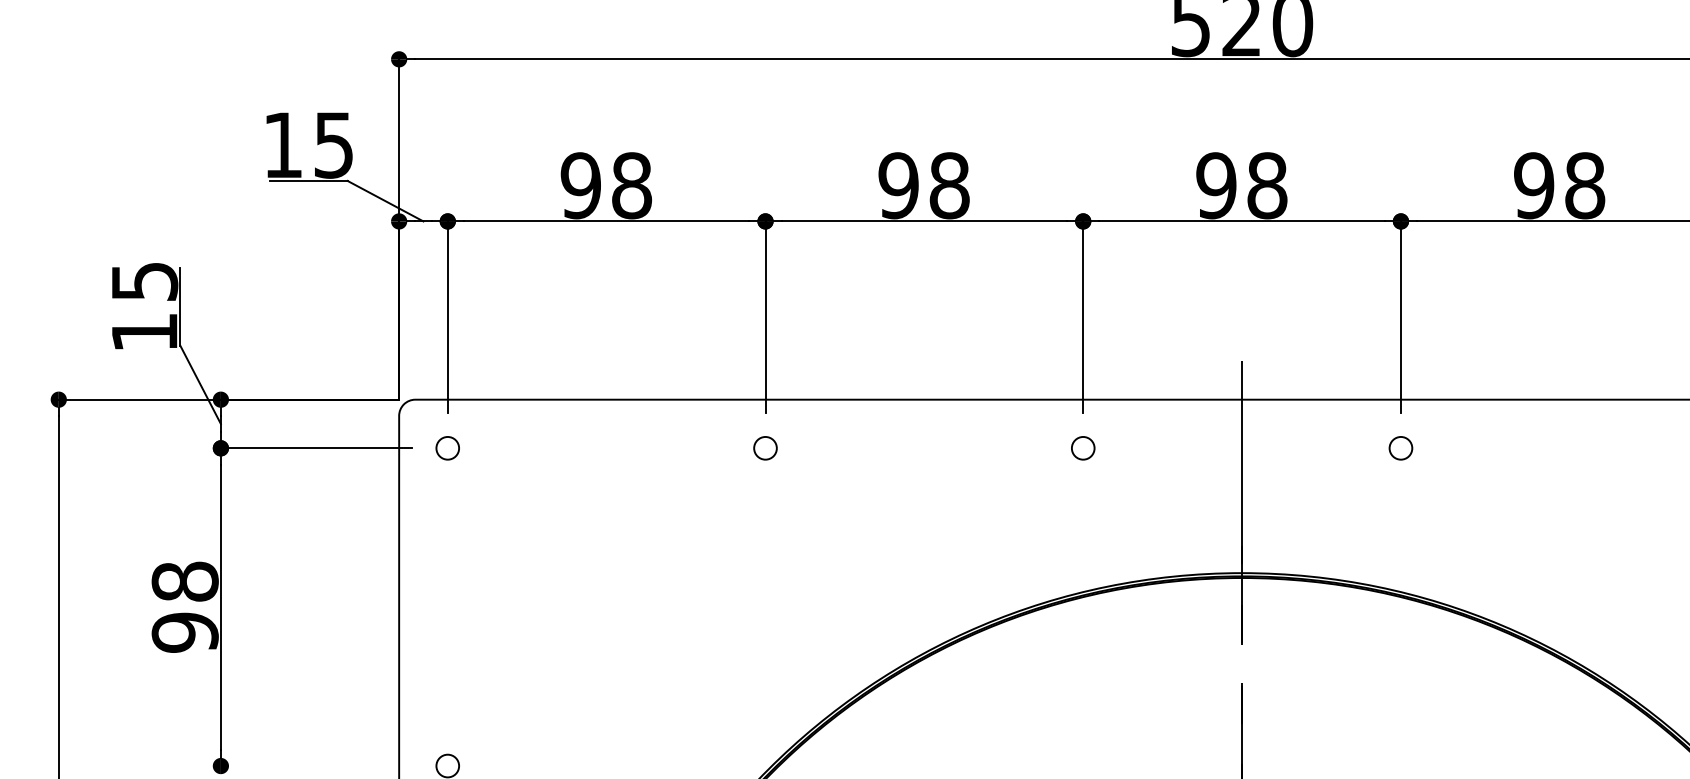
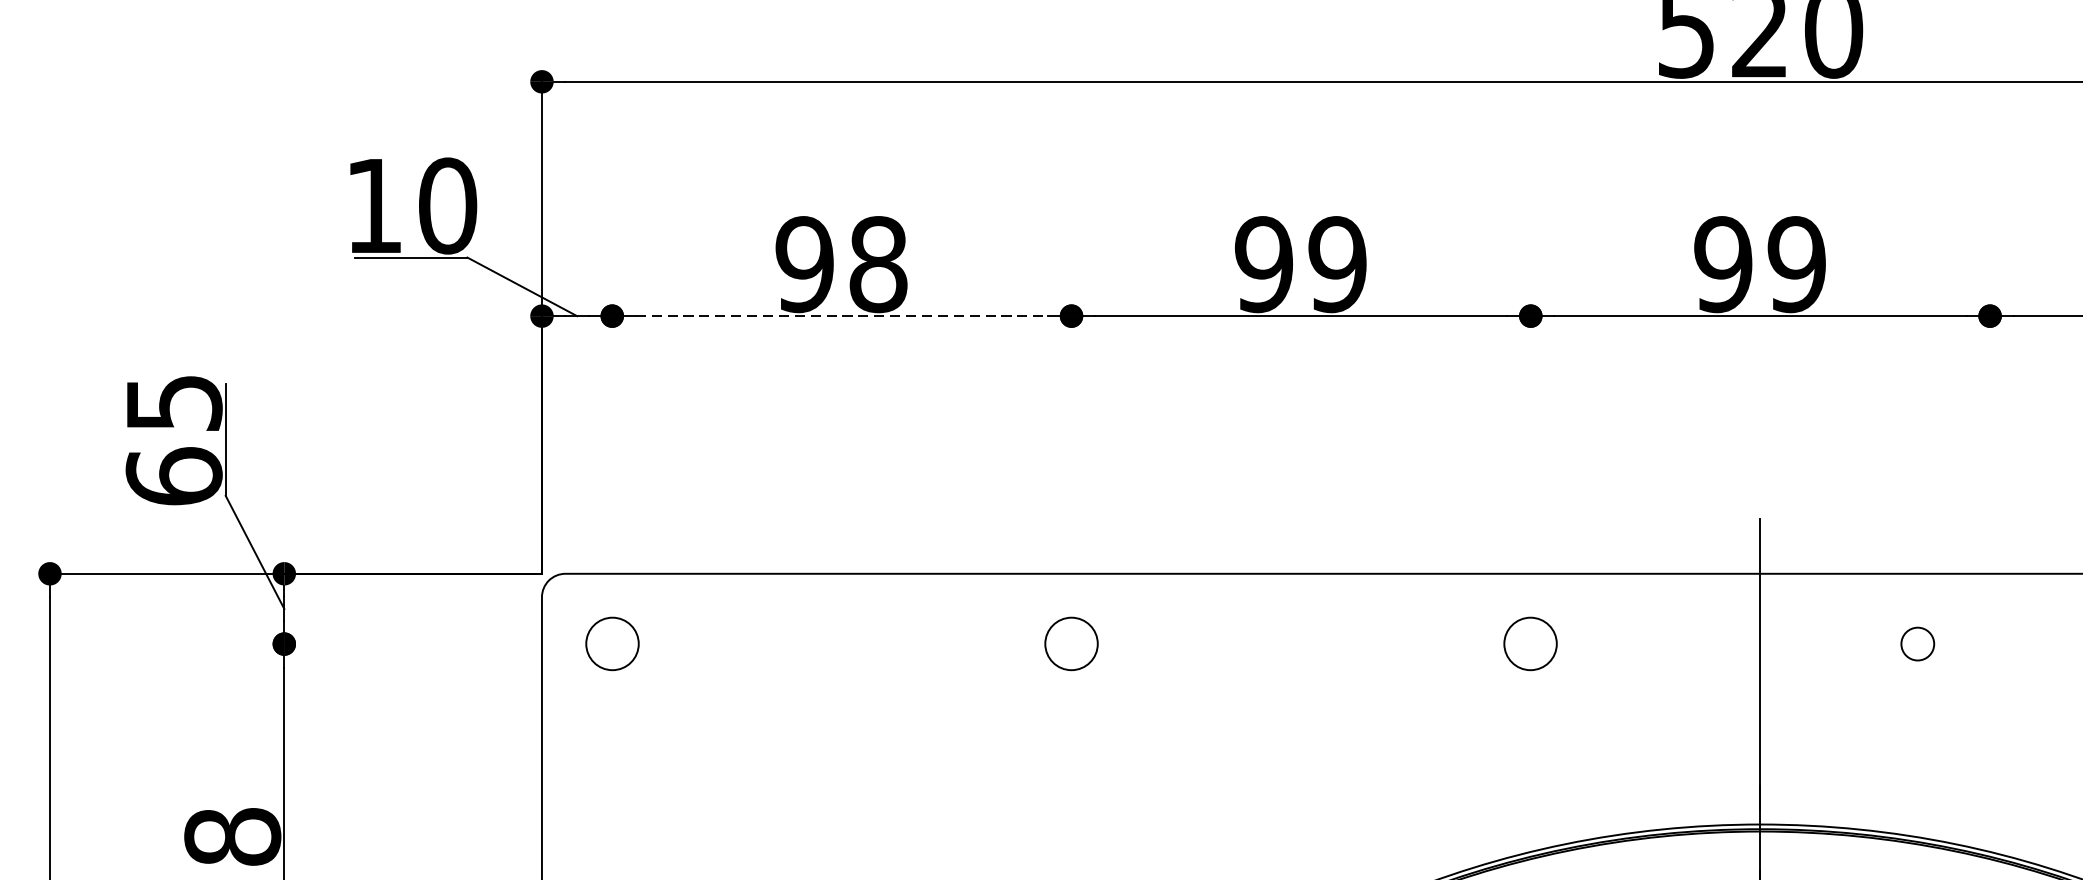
text: (334, 144) -> (448, 204), 15 -> 10
text: (949, 185) -> (1337, 264), 98 -> 99
text: (1267, 185) -> (1797, 264), 98 -> 99
line: (606, 221) -> (841, 316), solid -> dashed
line: (447, 316) -> (611, 453), removed
line: (765, 316) -> (1071, 453), removed
line: (1083, 316) -> (1531, 453), removed
line: (1400, 316) -> (1989, 453), removed
text: (144, 332) -> (173, 476), 15 -> 65
line: (316, 448) -> (422, 644), removed
circle: (447, 448) -> (611, 644), size x1.6
circle: (765, 448) -> (1071, 644), size x1.6
circle: (1083, 448) -> (1531, 644), size x1.6
circle: (1400, 448) -> (1917, 644), moved

